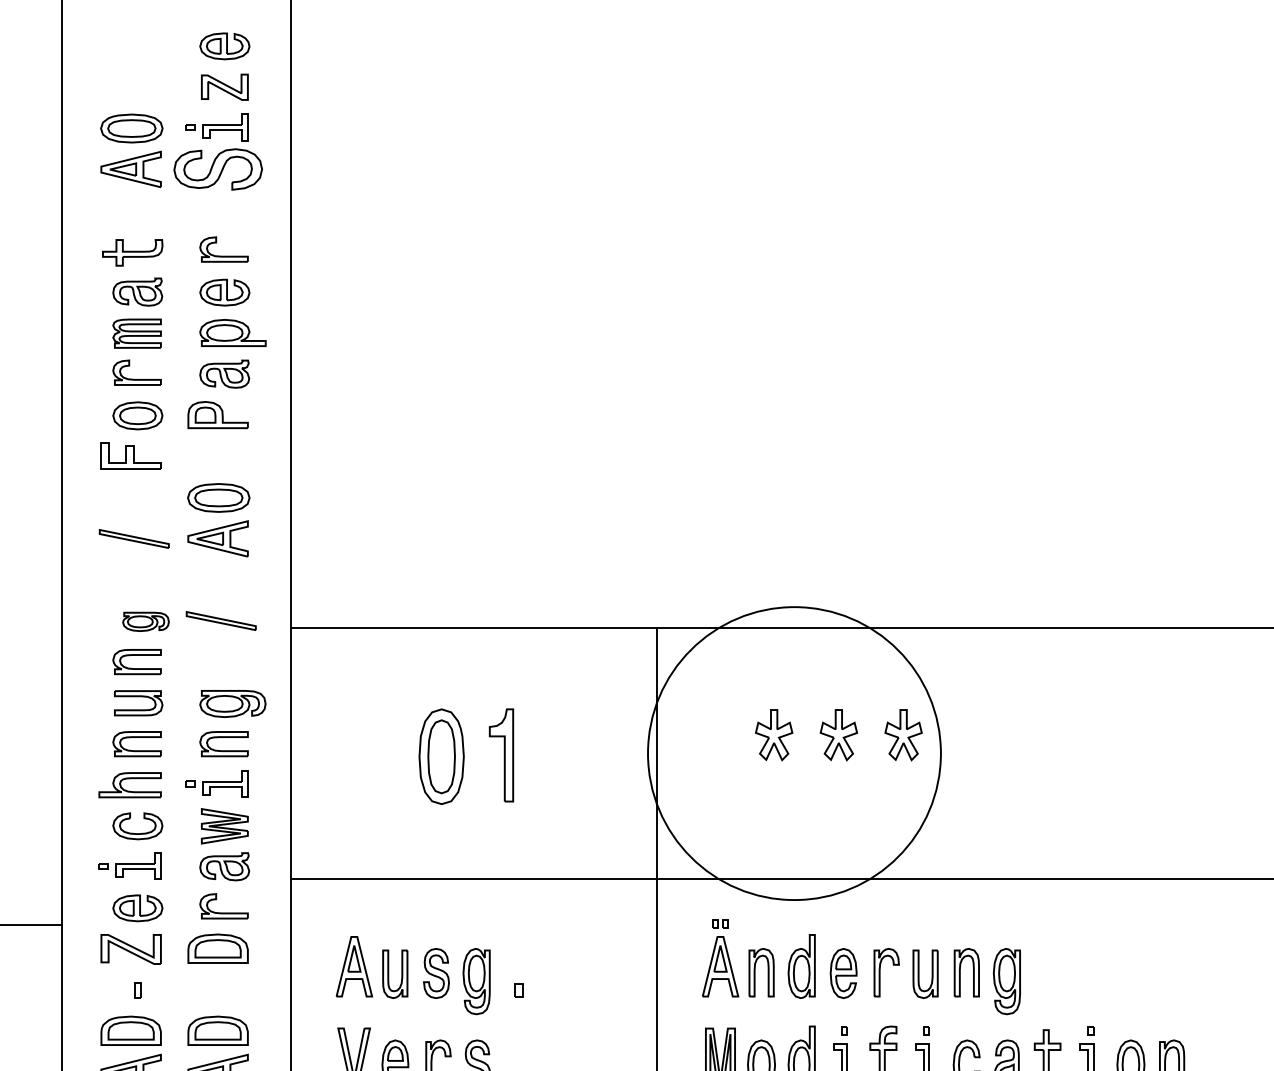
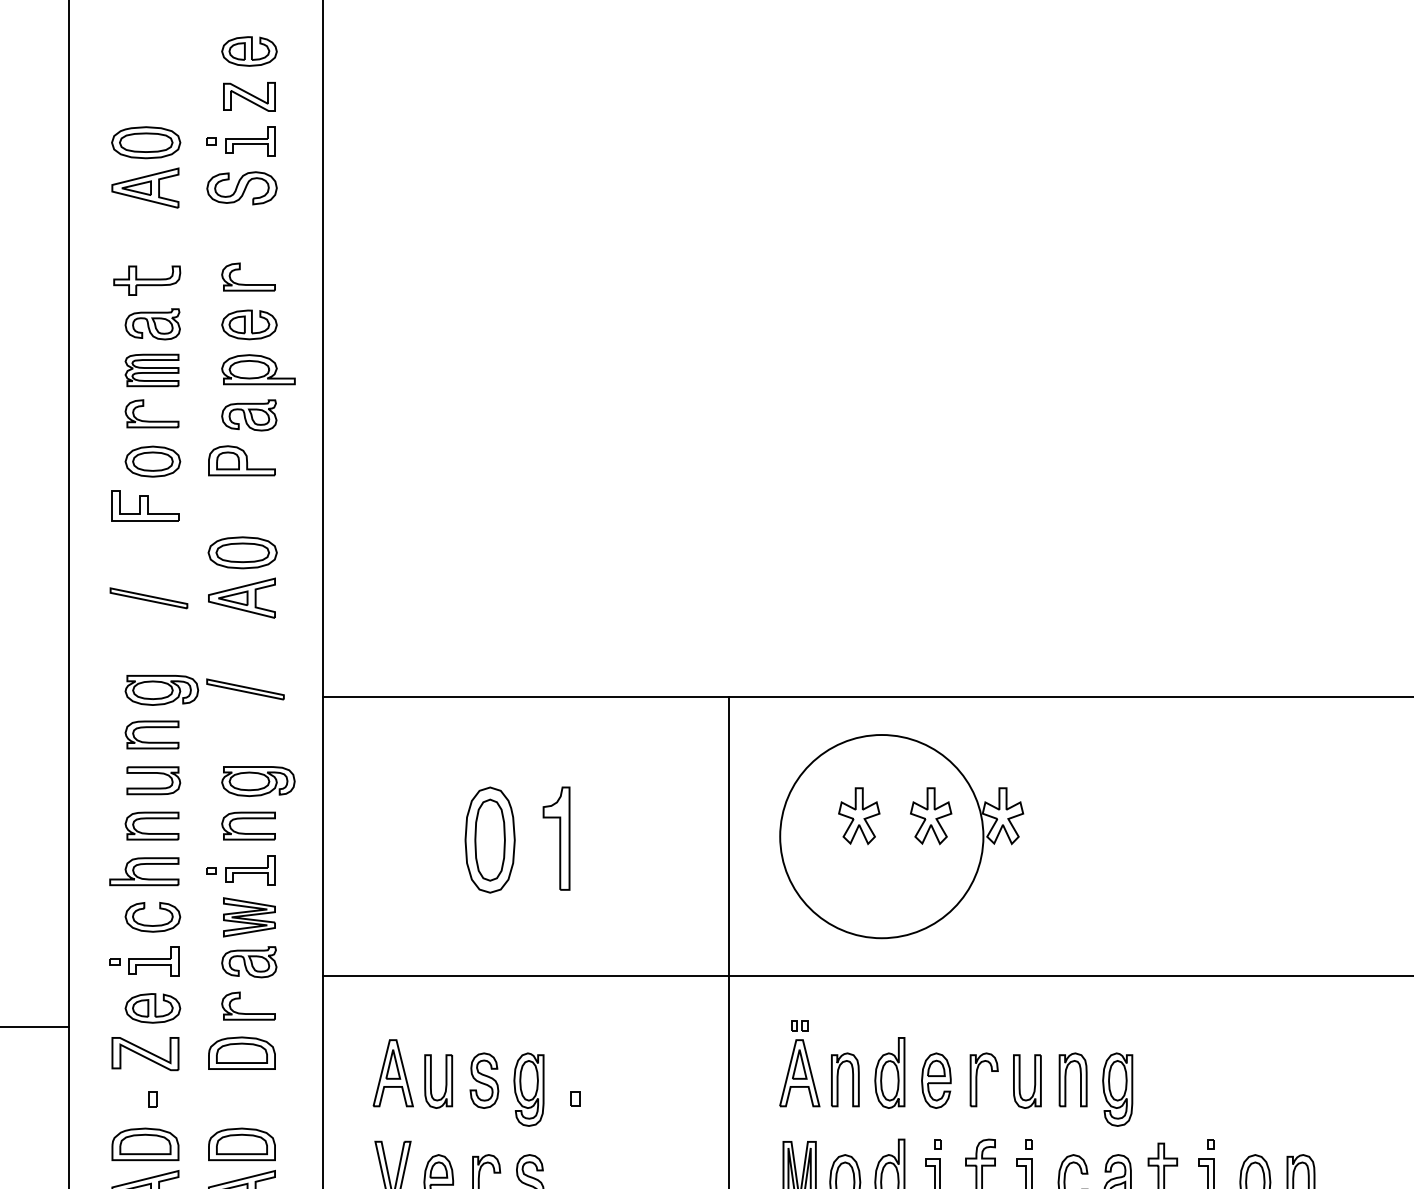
part: (217, 169) -> (241, 188), size x0.71
part: (145, 621) -> (161, 690), size x1.43
circle: (794, 753) -> (881, 836), size x0.62

